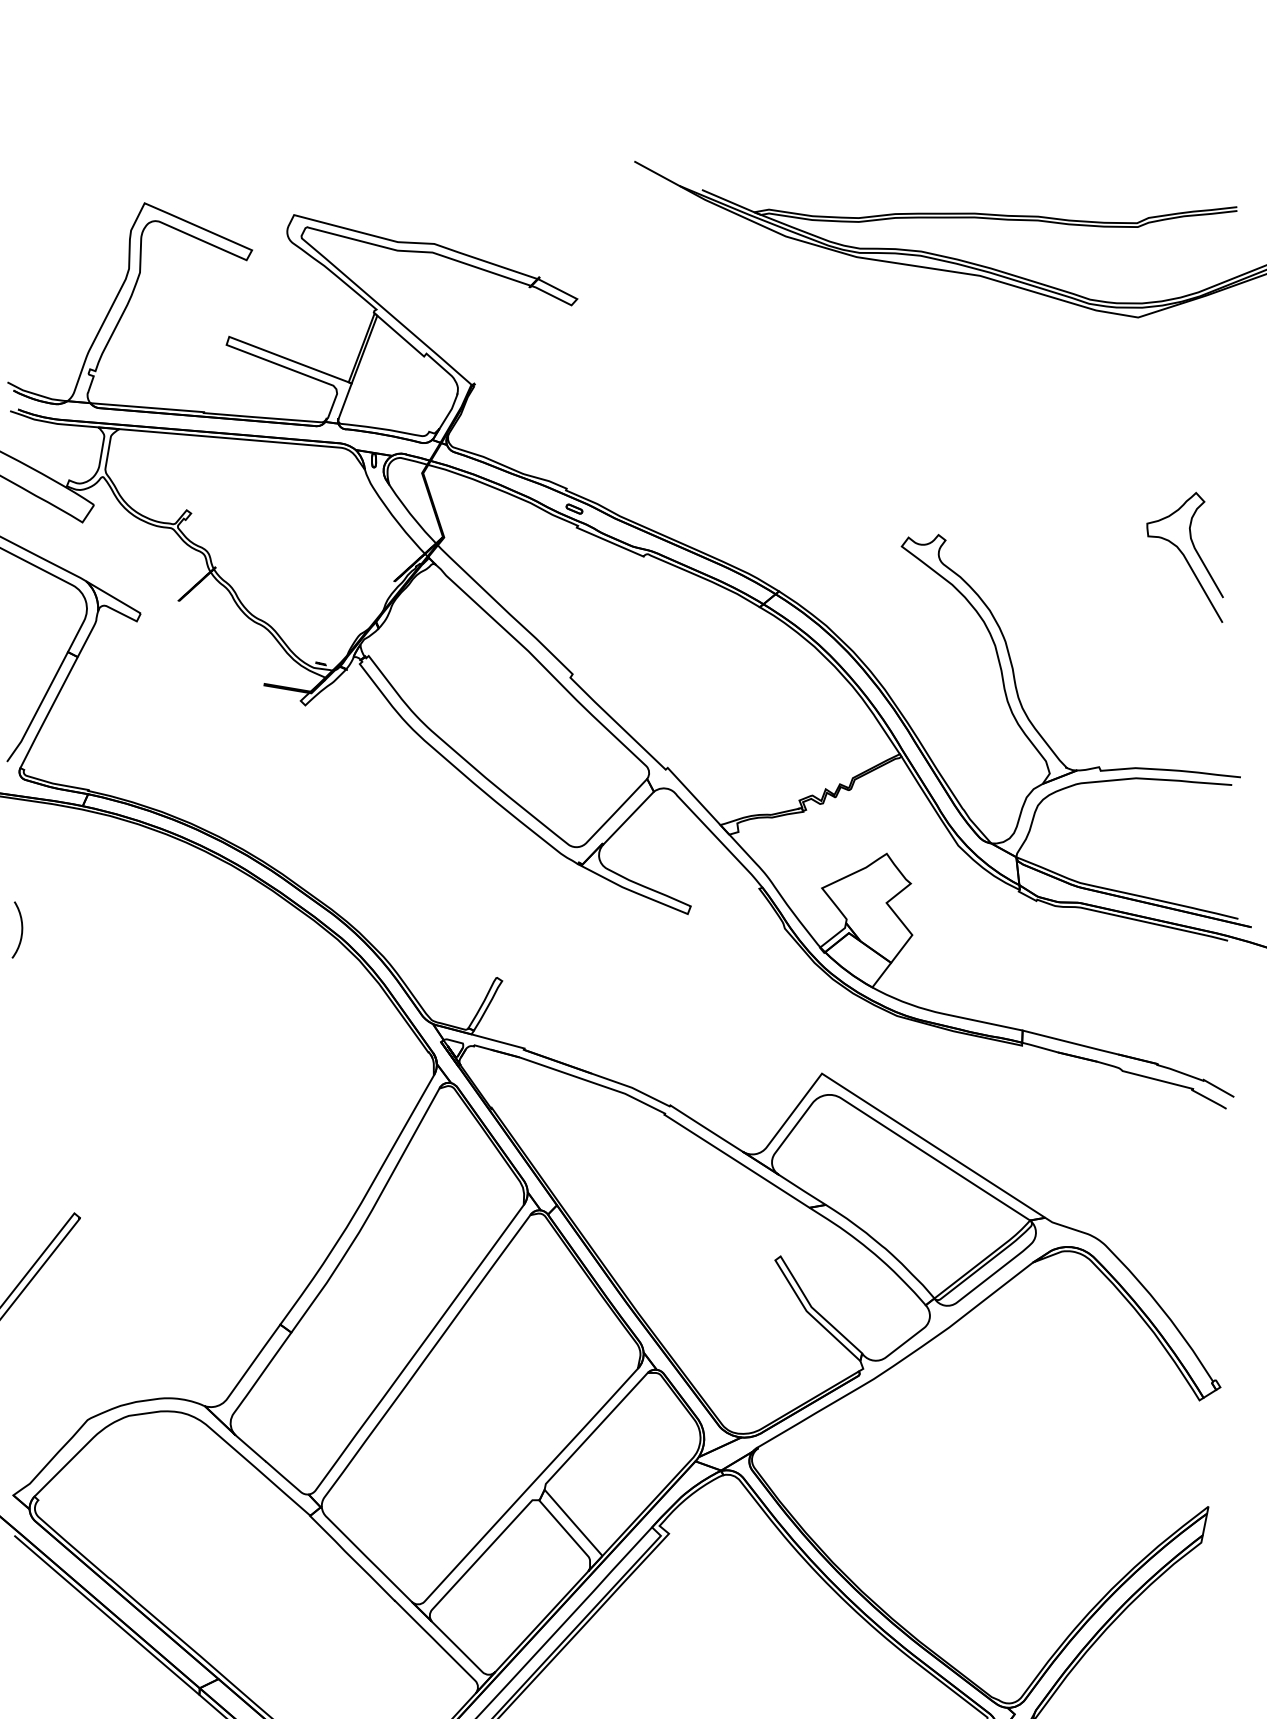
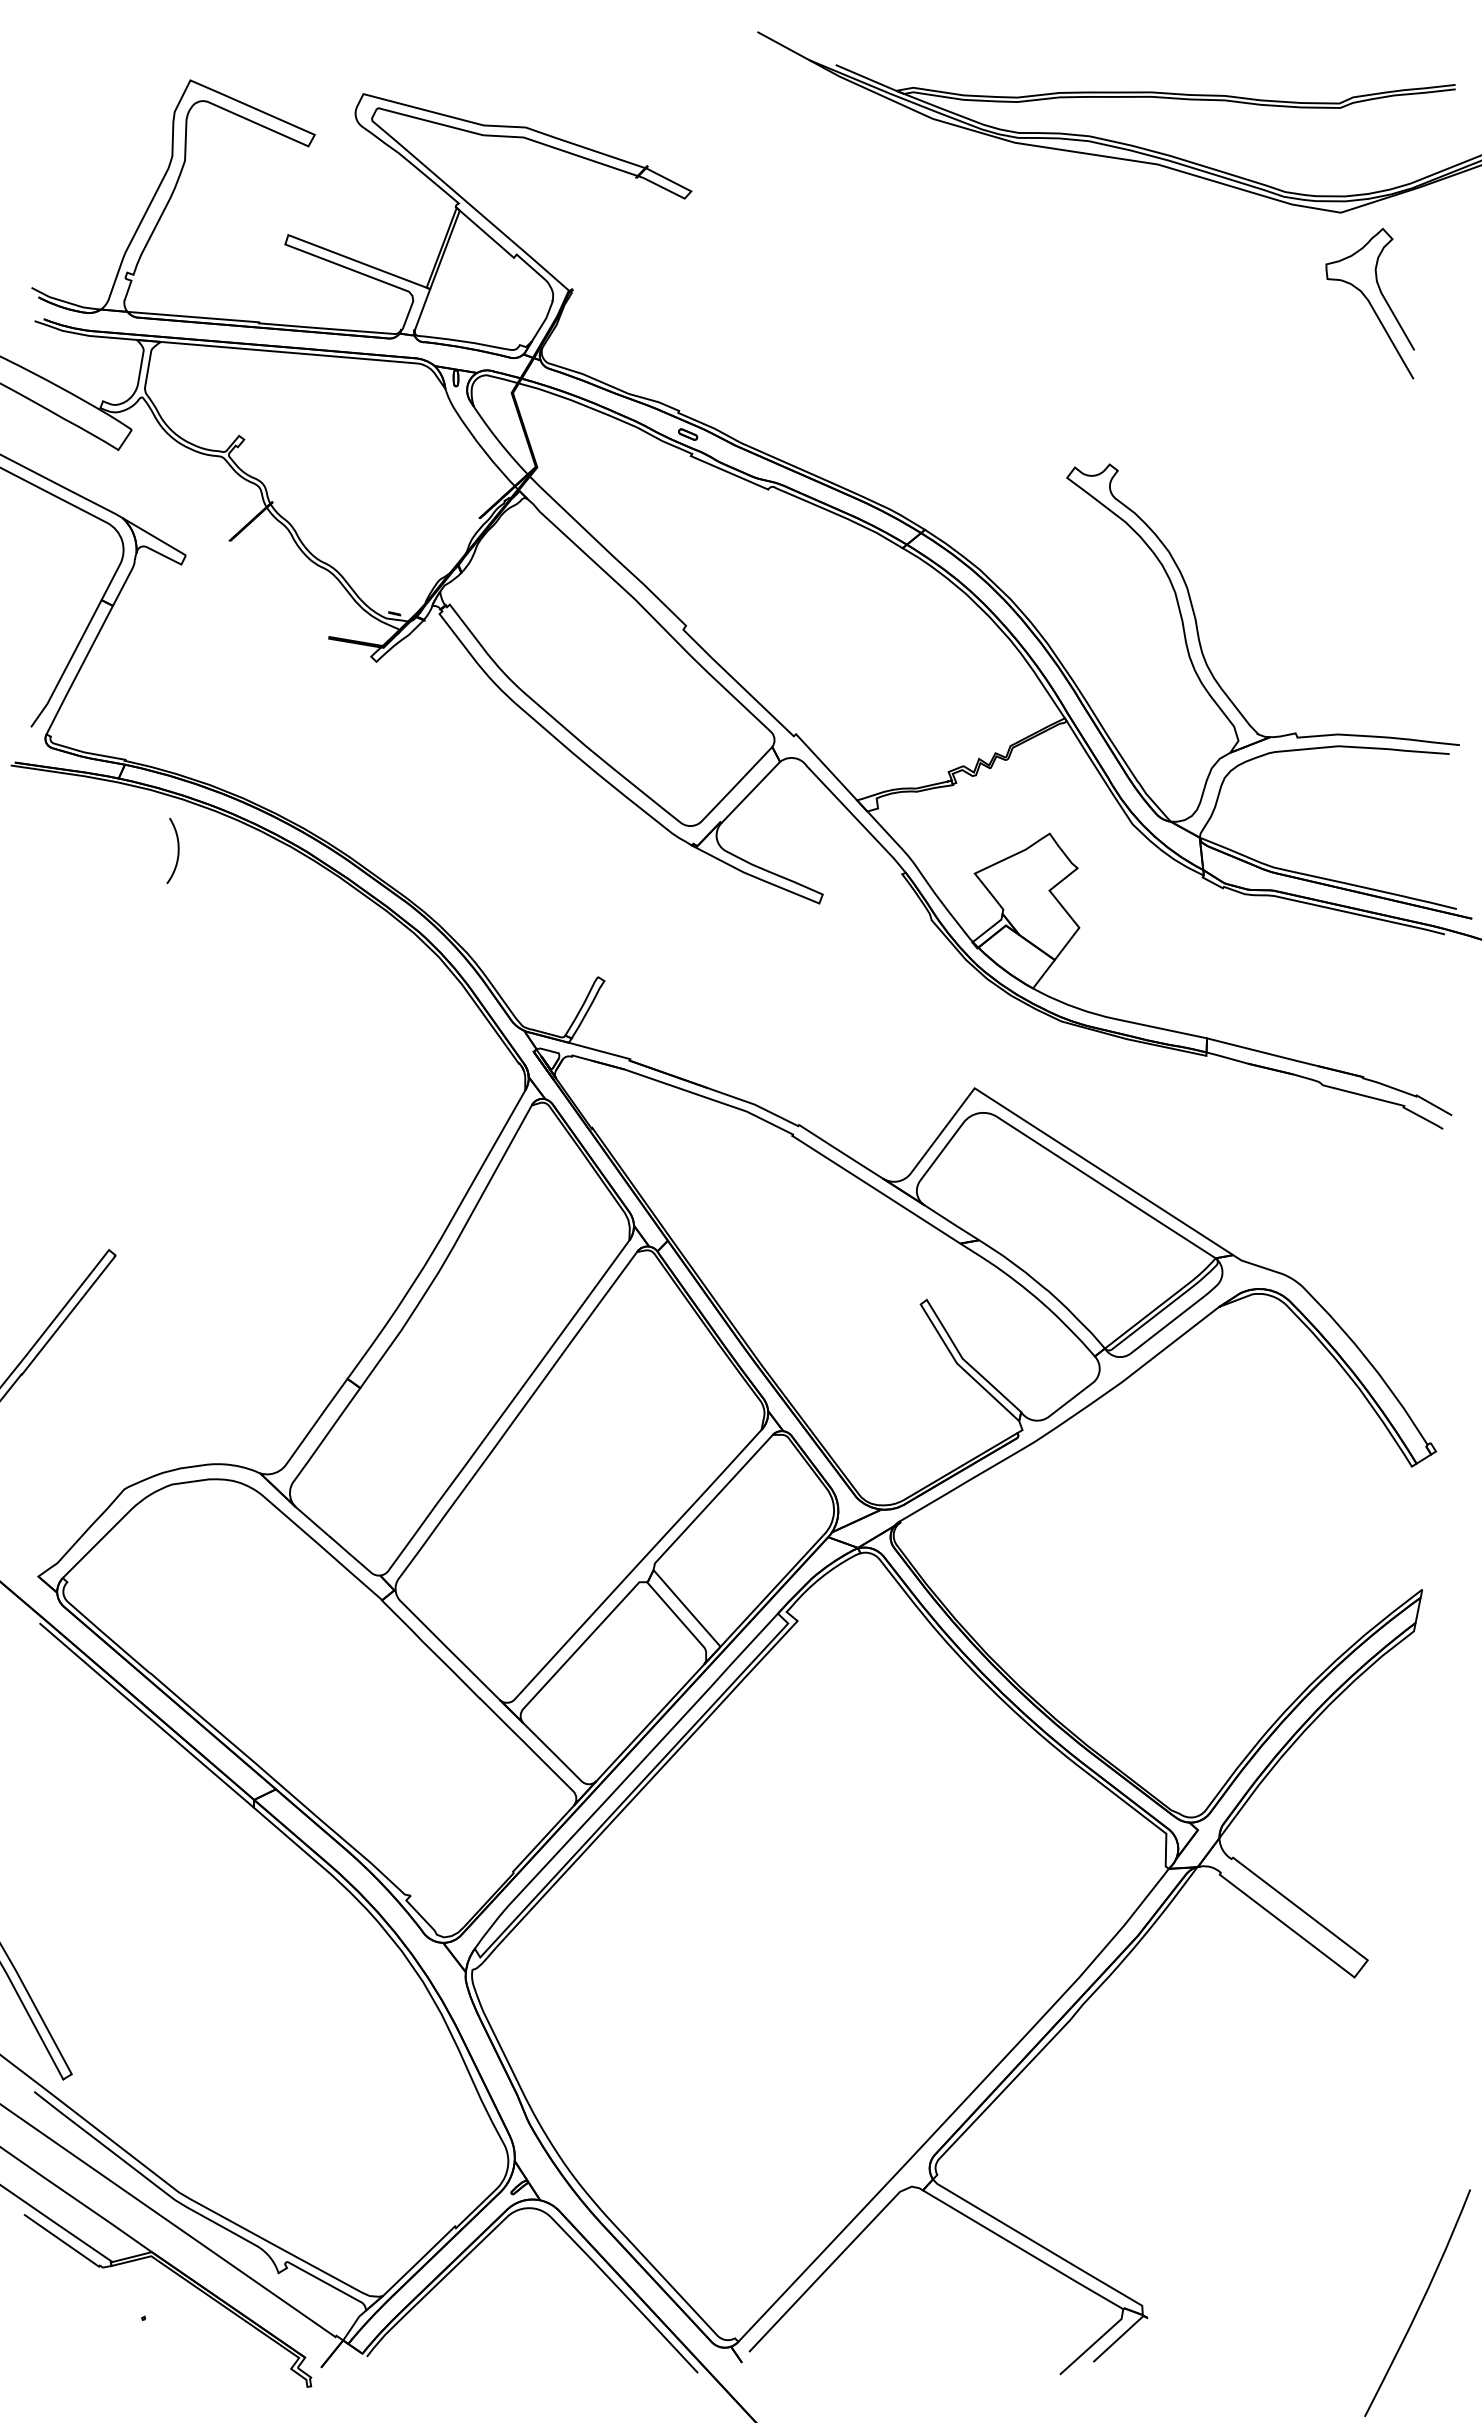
curve: (1184, 557) -> (1369, 303), moved
curve: (21, 929) -> (177, 850), moved

